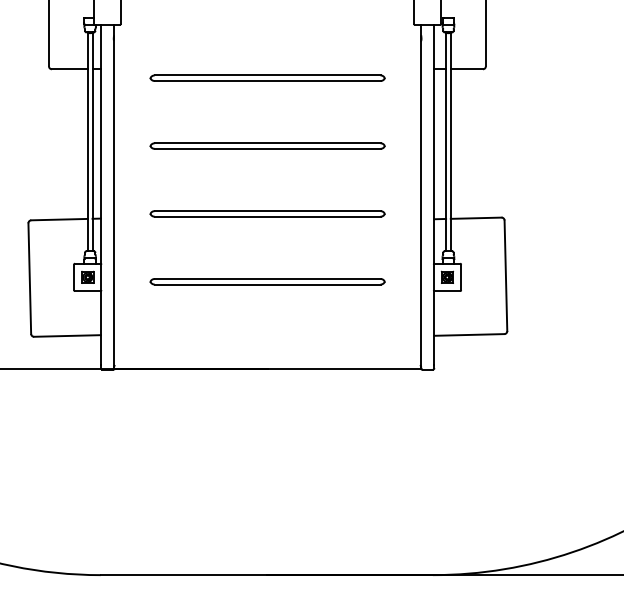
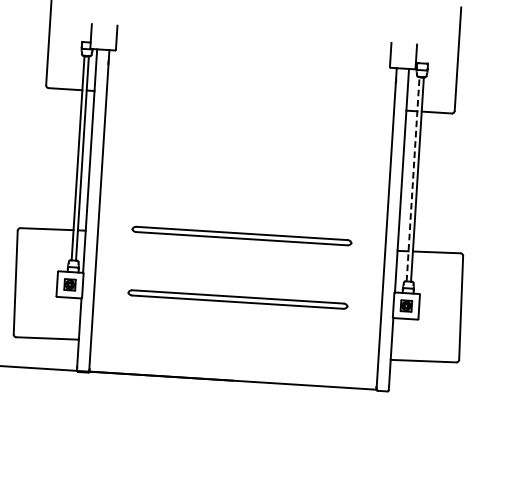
part: (267, 77) -> (249, 108), removed
line: (446, 141) -> (413, 178), solid -> dashed
part: (267, 145) -> (245, 172), removed

